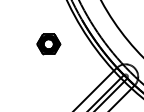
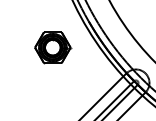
part: (48, 44) -> (52, 48), size x1.43

